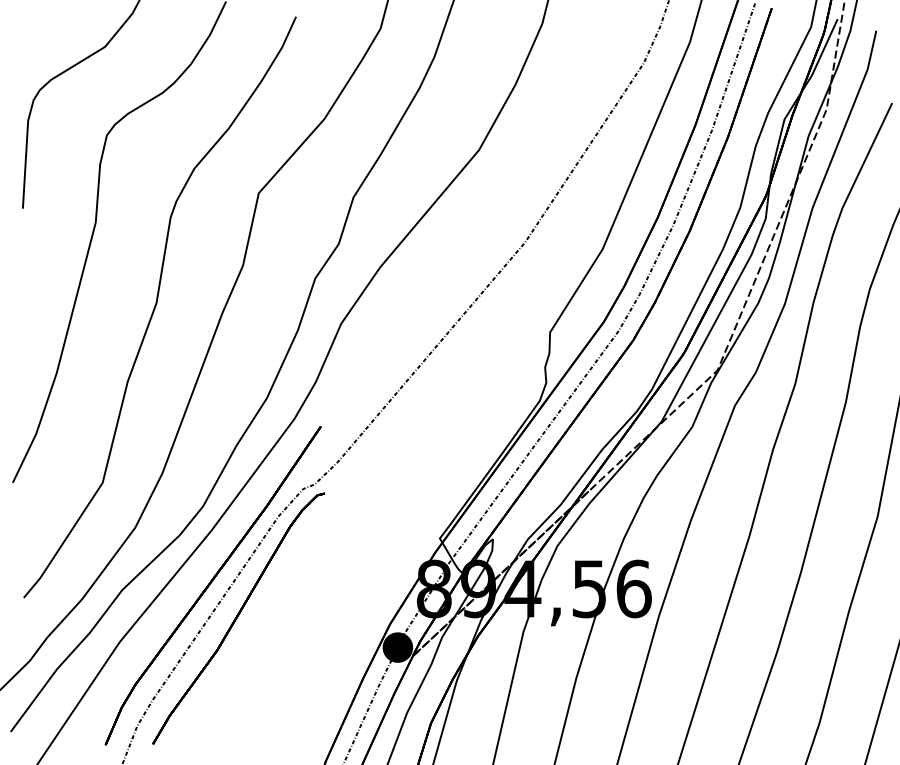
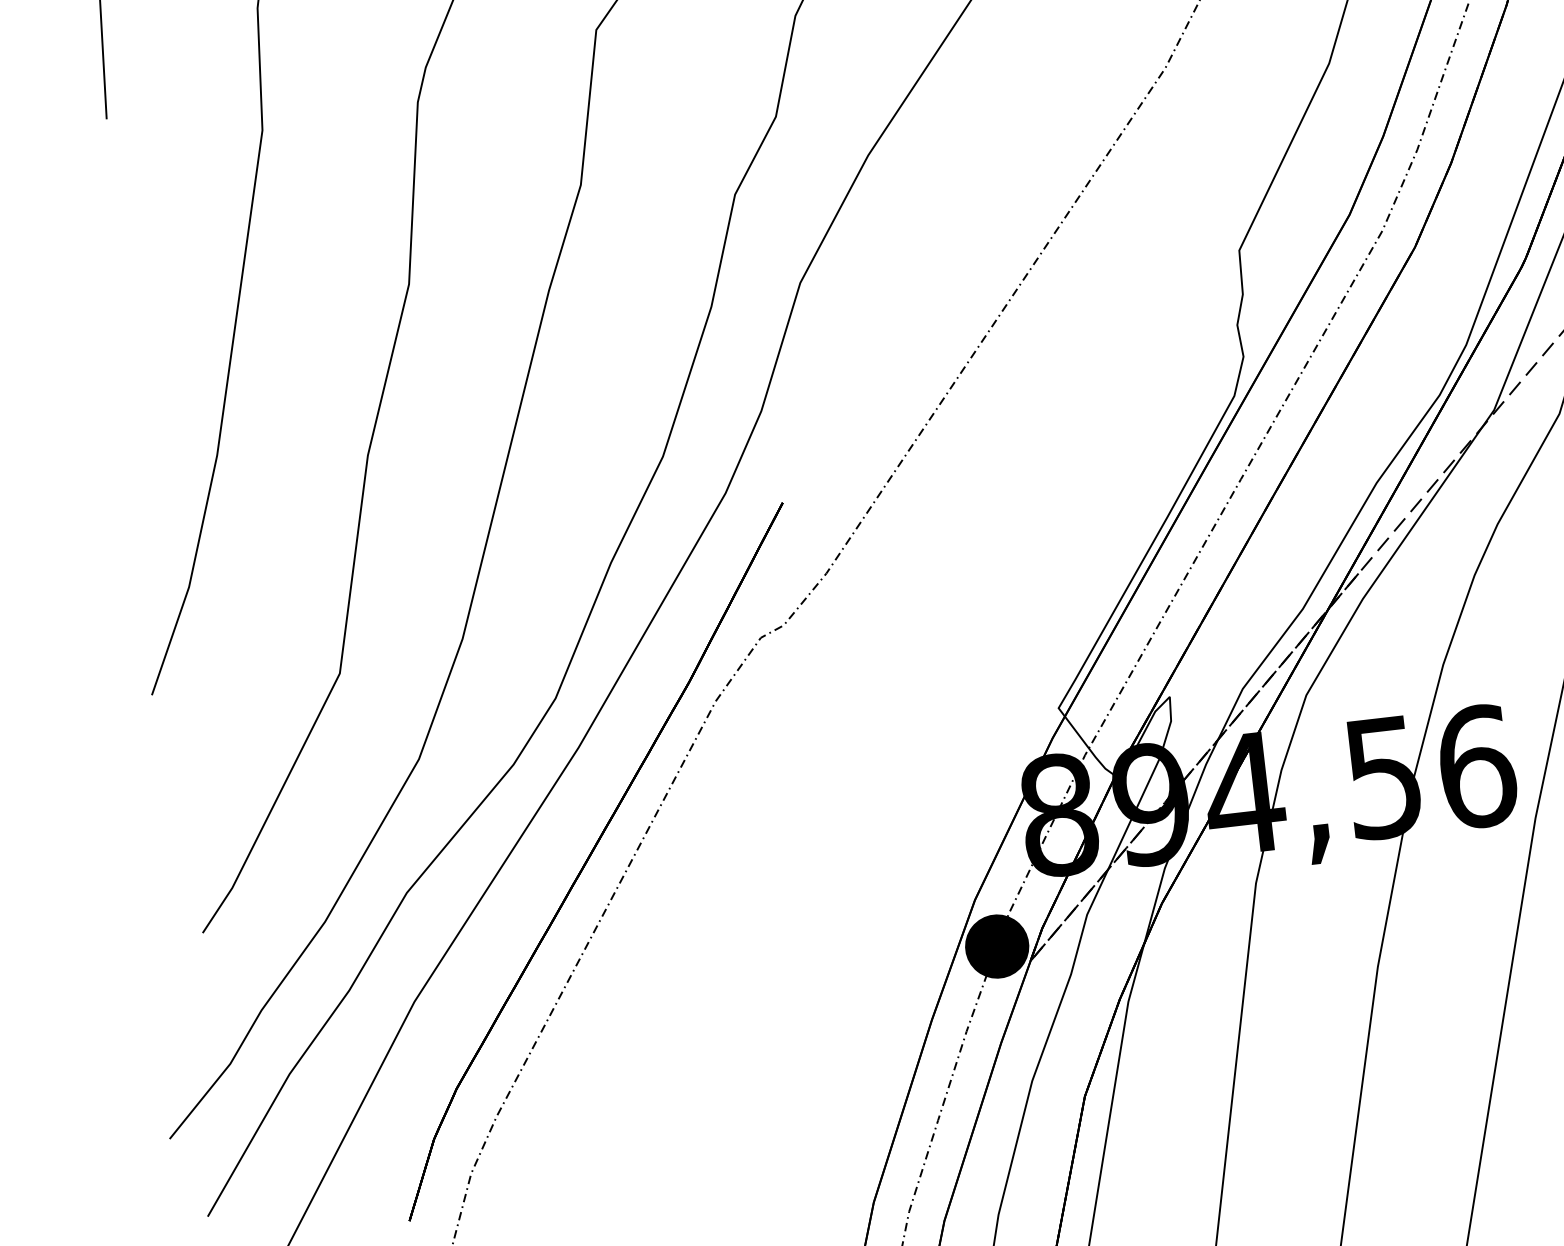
part: (238, 618) -> (656, 924), removed

